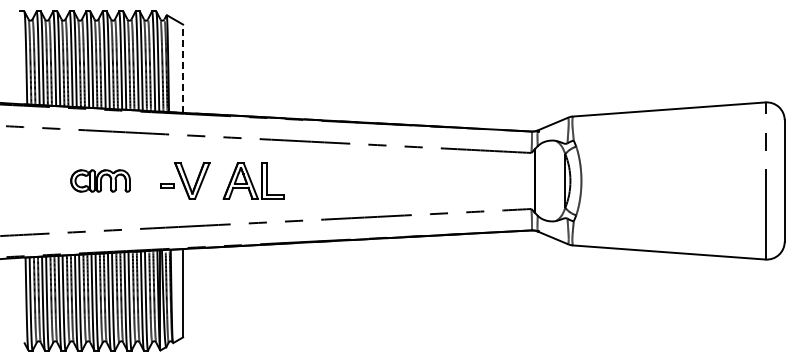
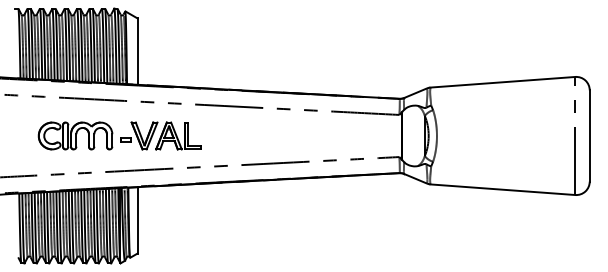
line: (183, 68) -> (137, 51), dashed -> solid
part: (100, 180) -> (75, 135), size x1.67
part: (253, 180) -> (178, 135), moved

